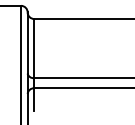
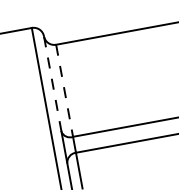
line: (27, 43) -> (52, 84), solid -> dashed
line: (34, 48) -> (64, 90), solid -> dashed

